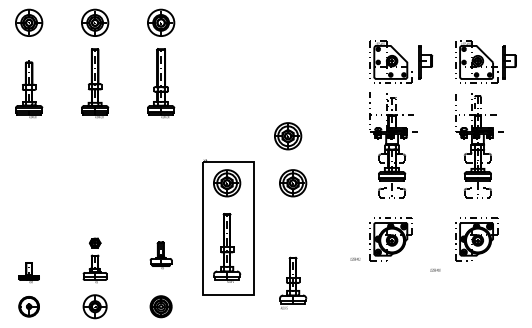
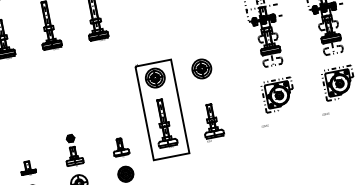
part: (288, 136) -> (192, 36), removed
part: (160, 255) -> (120, 148), moved
text: (355, 259) -> (265, 126), moved
text: (435, 270) -> (325, 114), moved
part: (293, 282) -> (212, 121), moved

